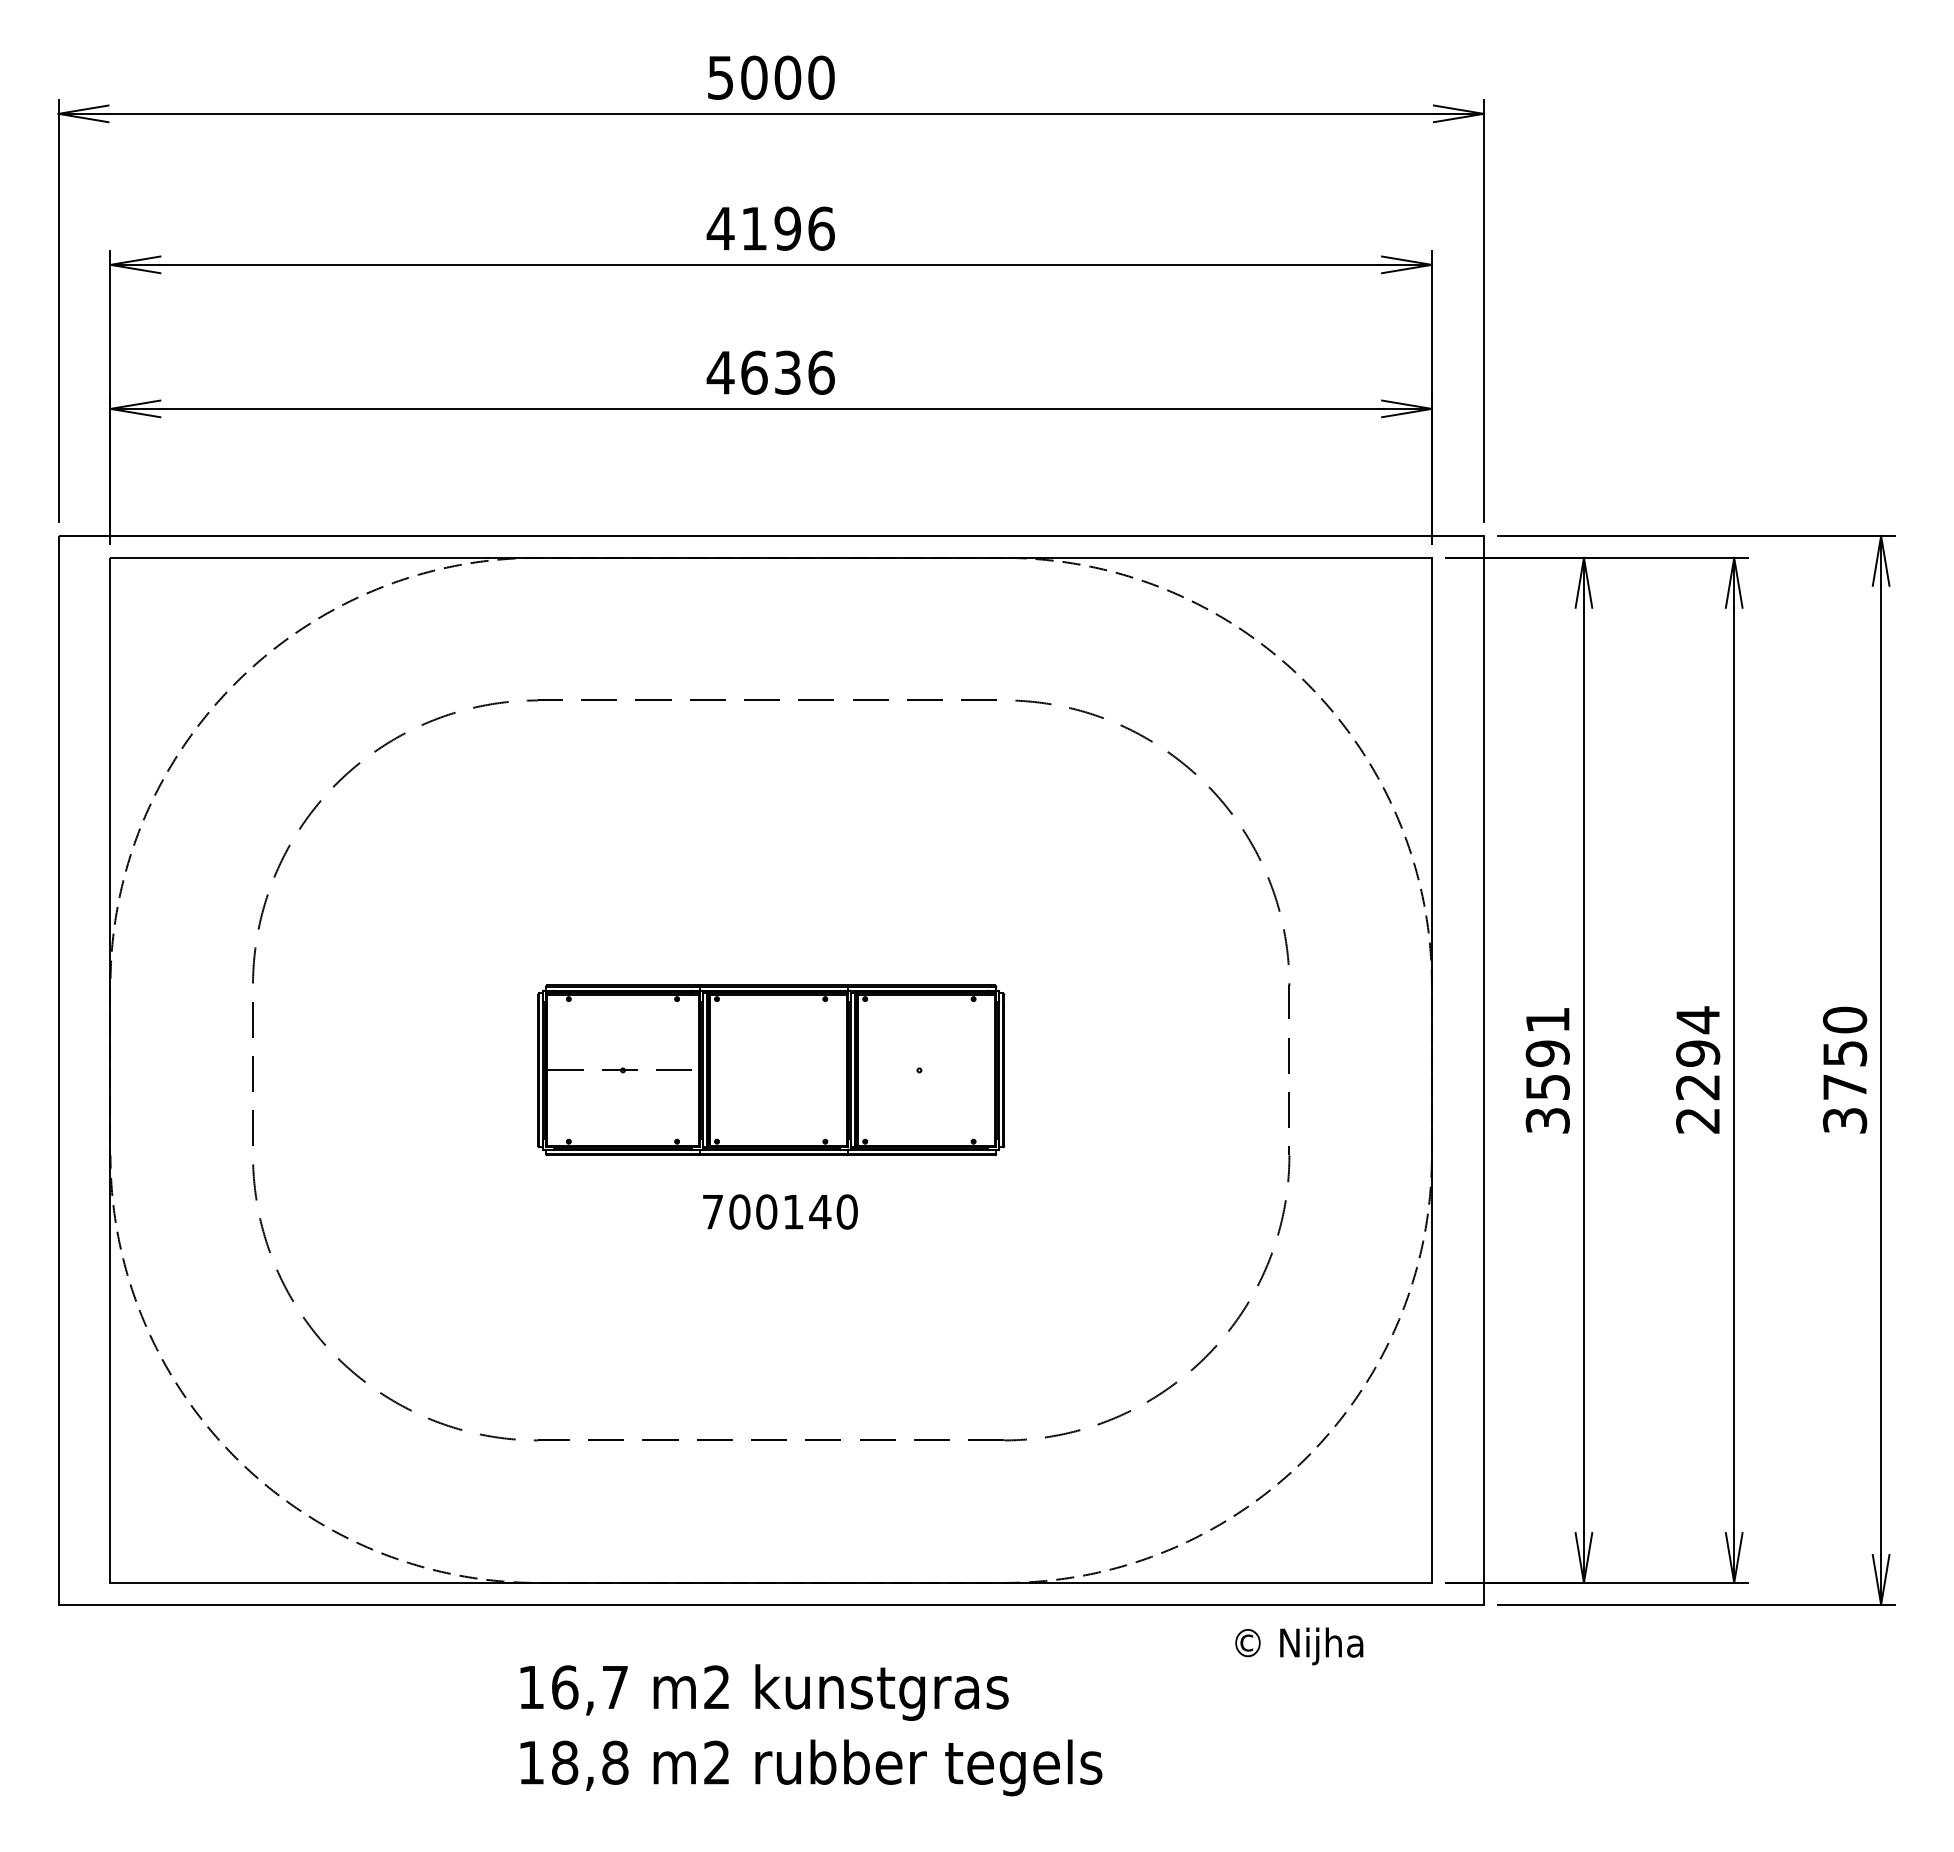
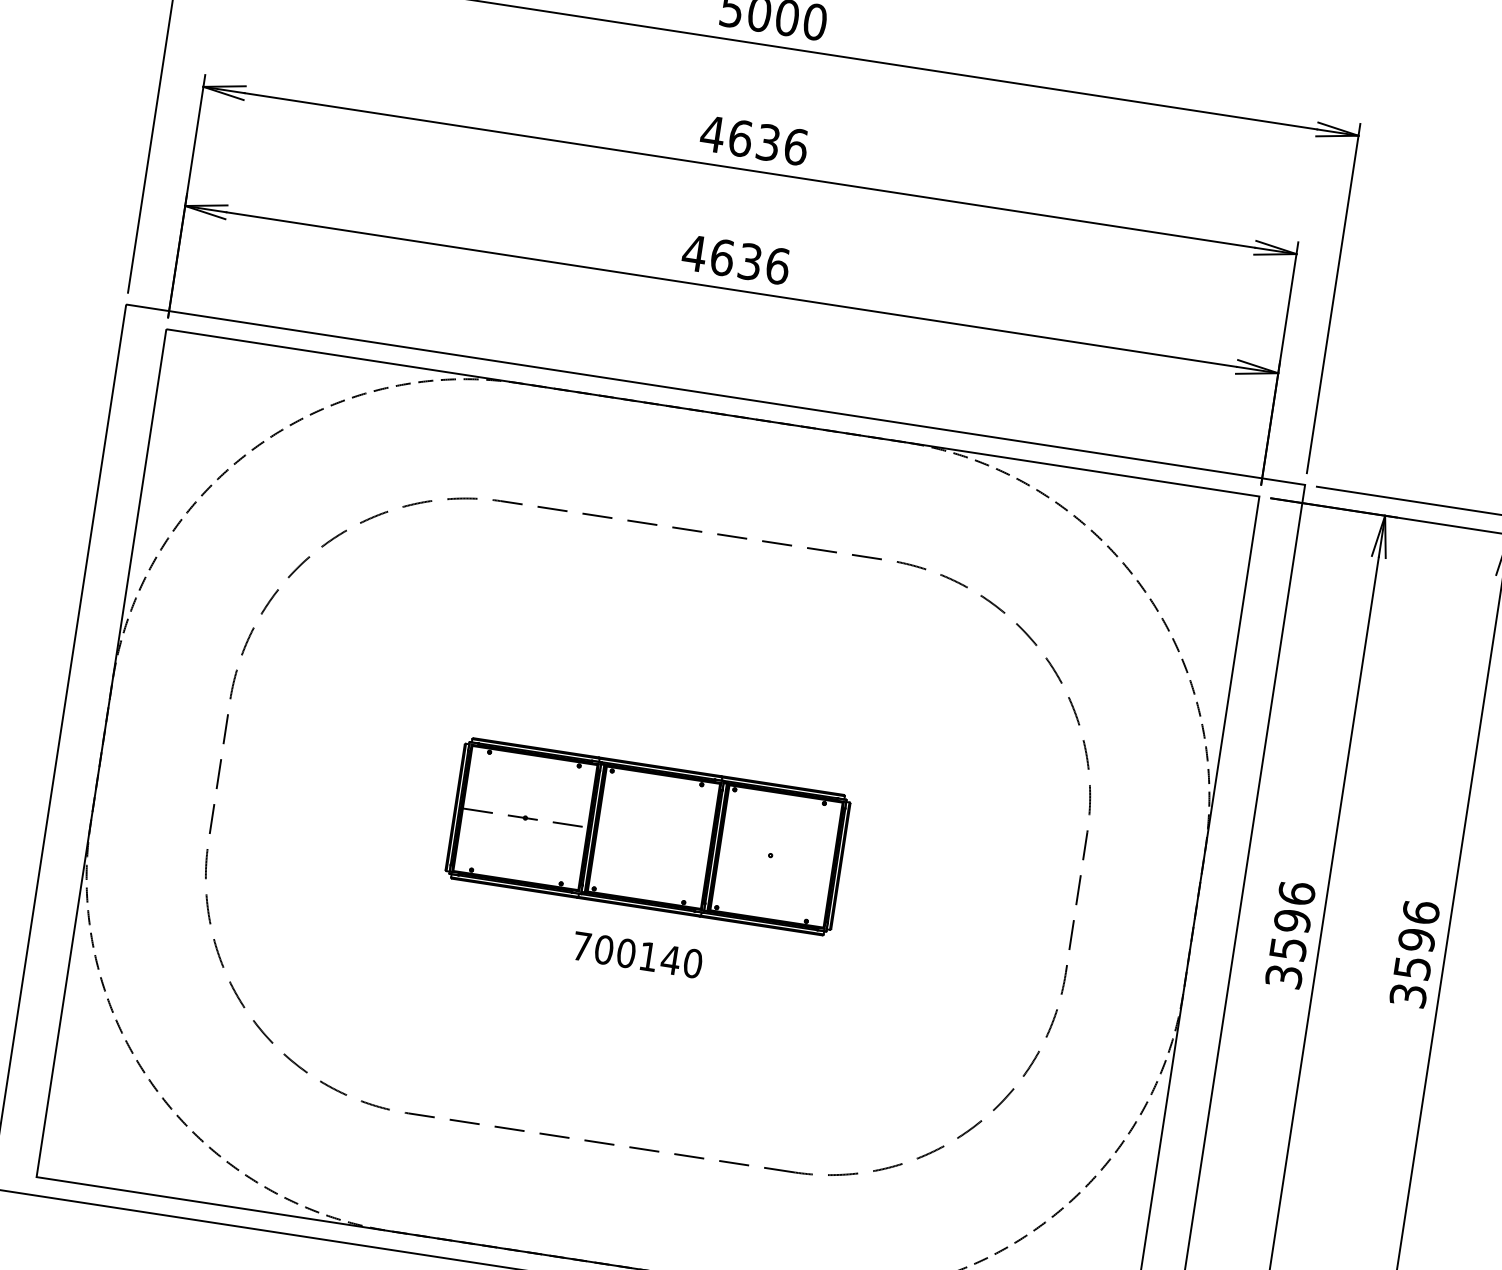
text: (770, 228) -> (753, 140), 4196 -> 4636
text: (1547, 1019) -> (1296, 892), 3591 -> 3596
text: (1698, 1069) -> (1415, 953), 2294 -> 3596

